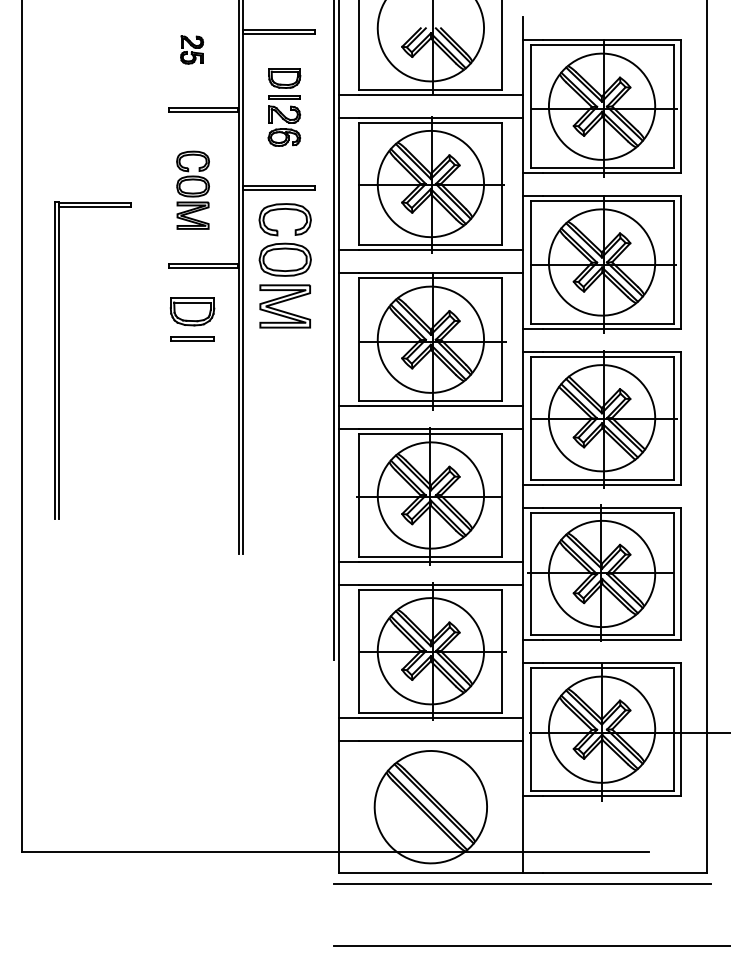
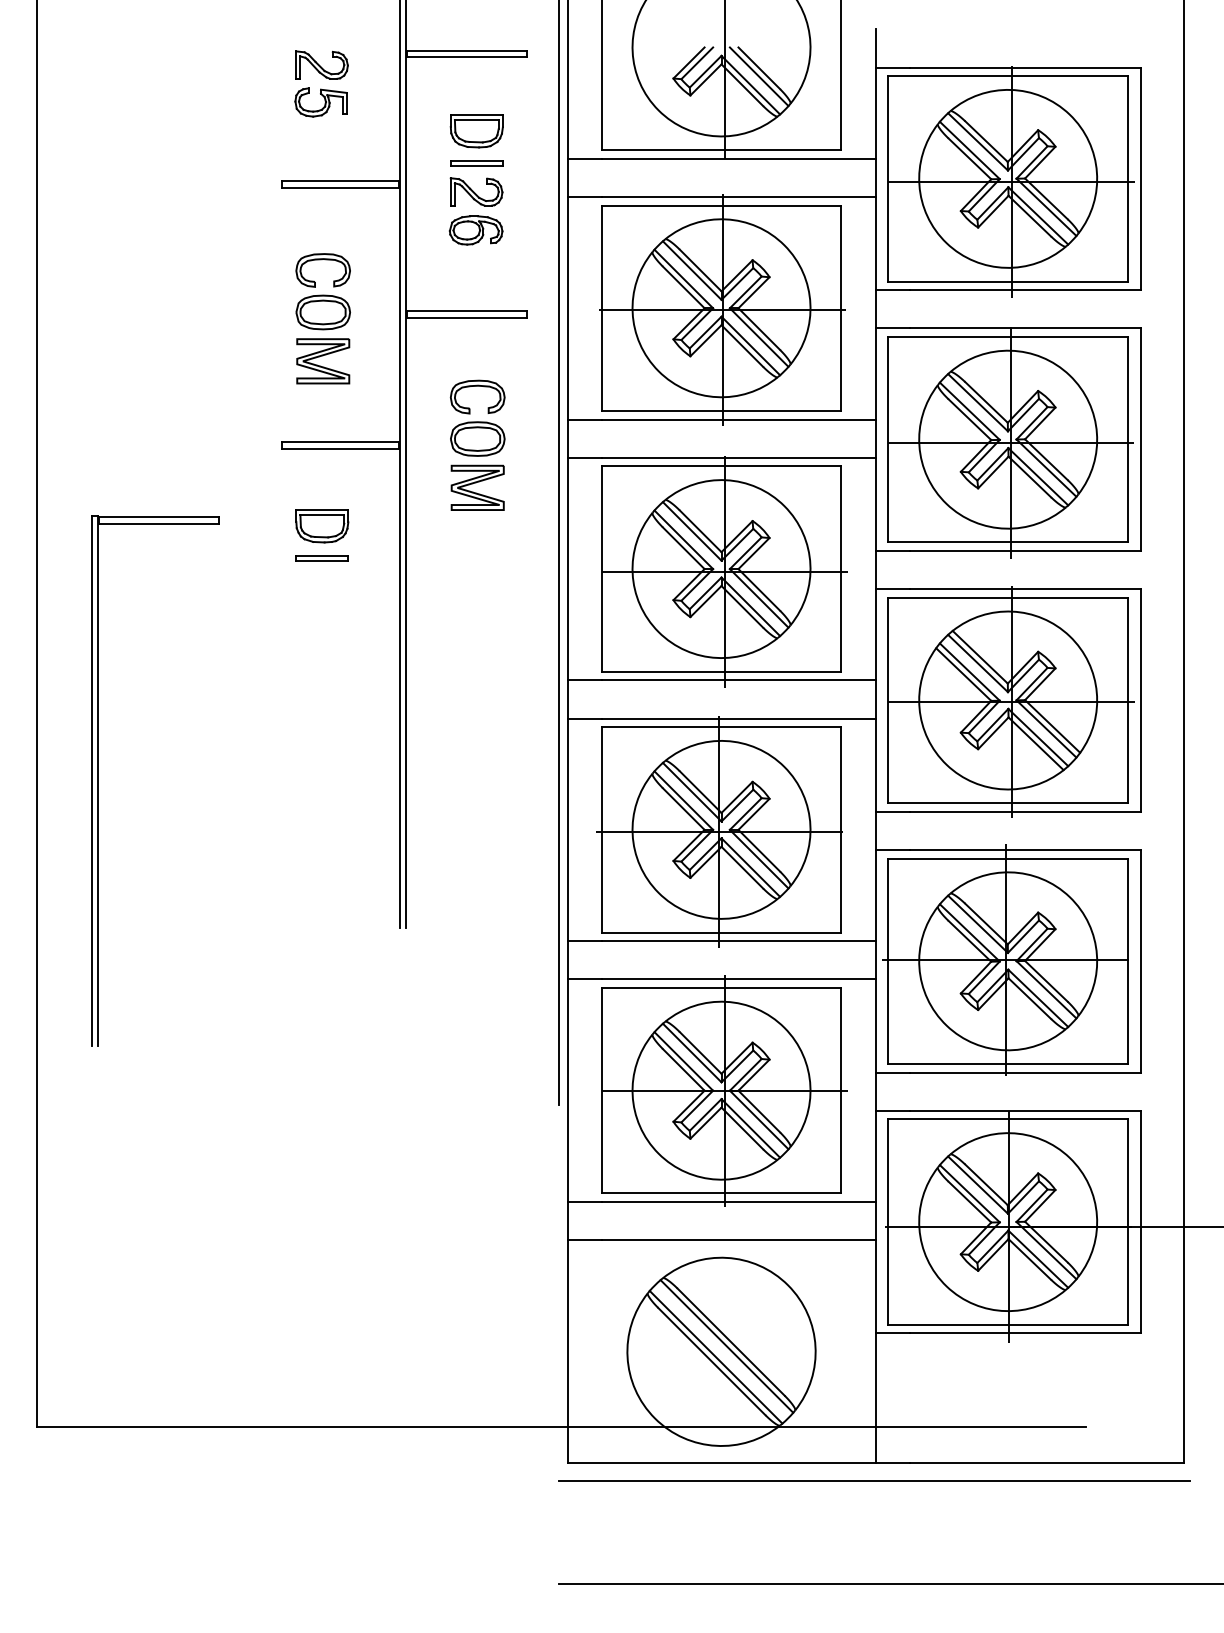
part: (191, 49) -> (320, 82), size x1.43
part: (285, 265) -> (478, 444), size x0.62
part: (192, 319) -> (322, 535), size x0.71
part: (59, 360) -> (99, 781), moved

